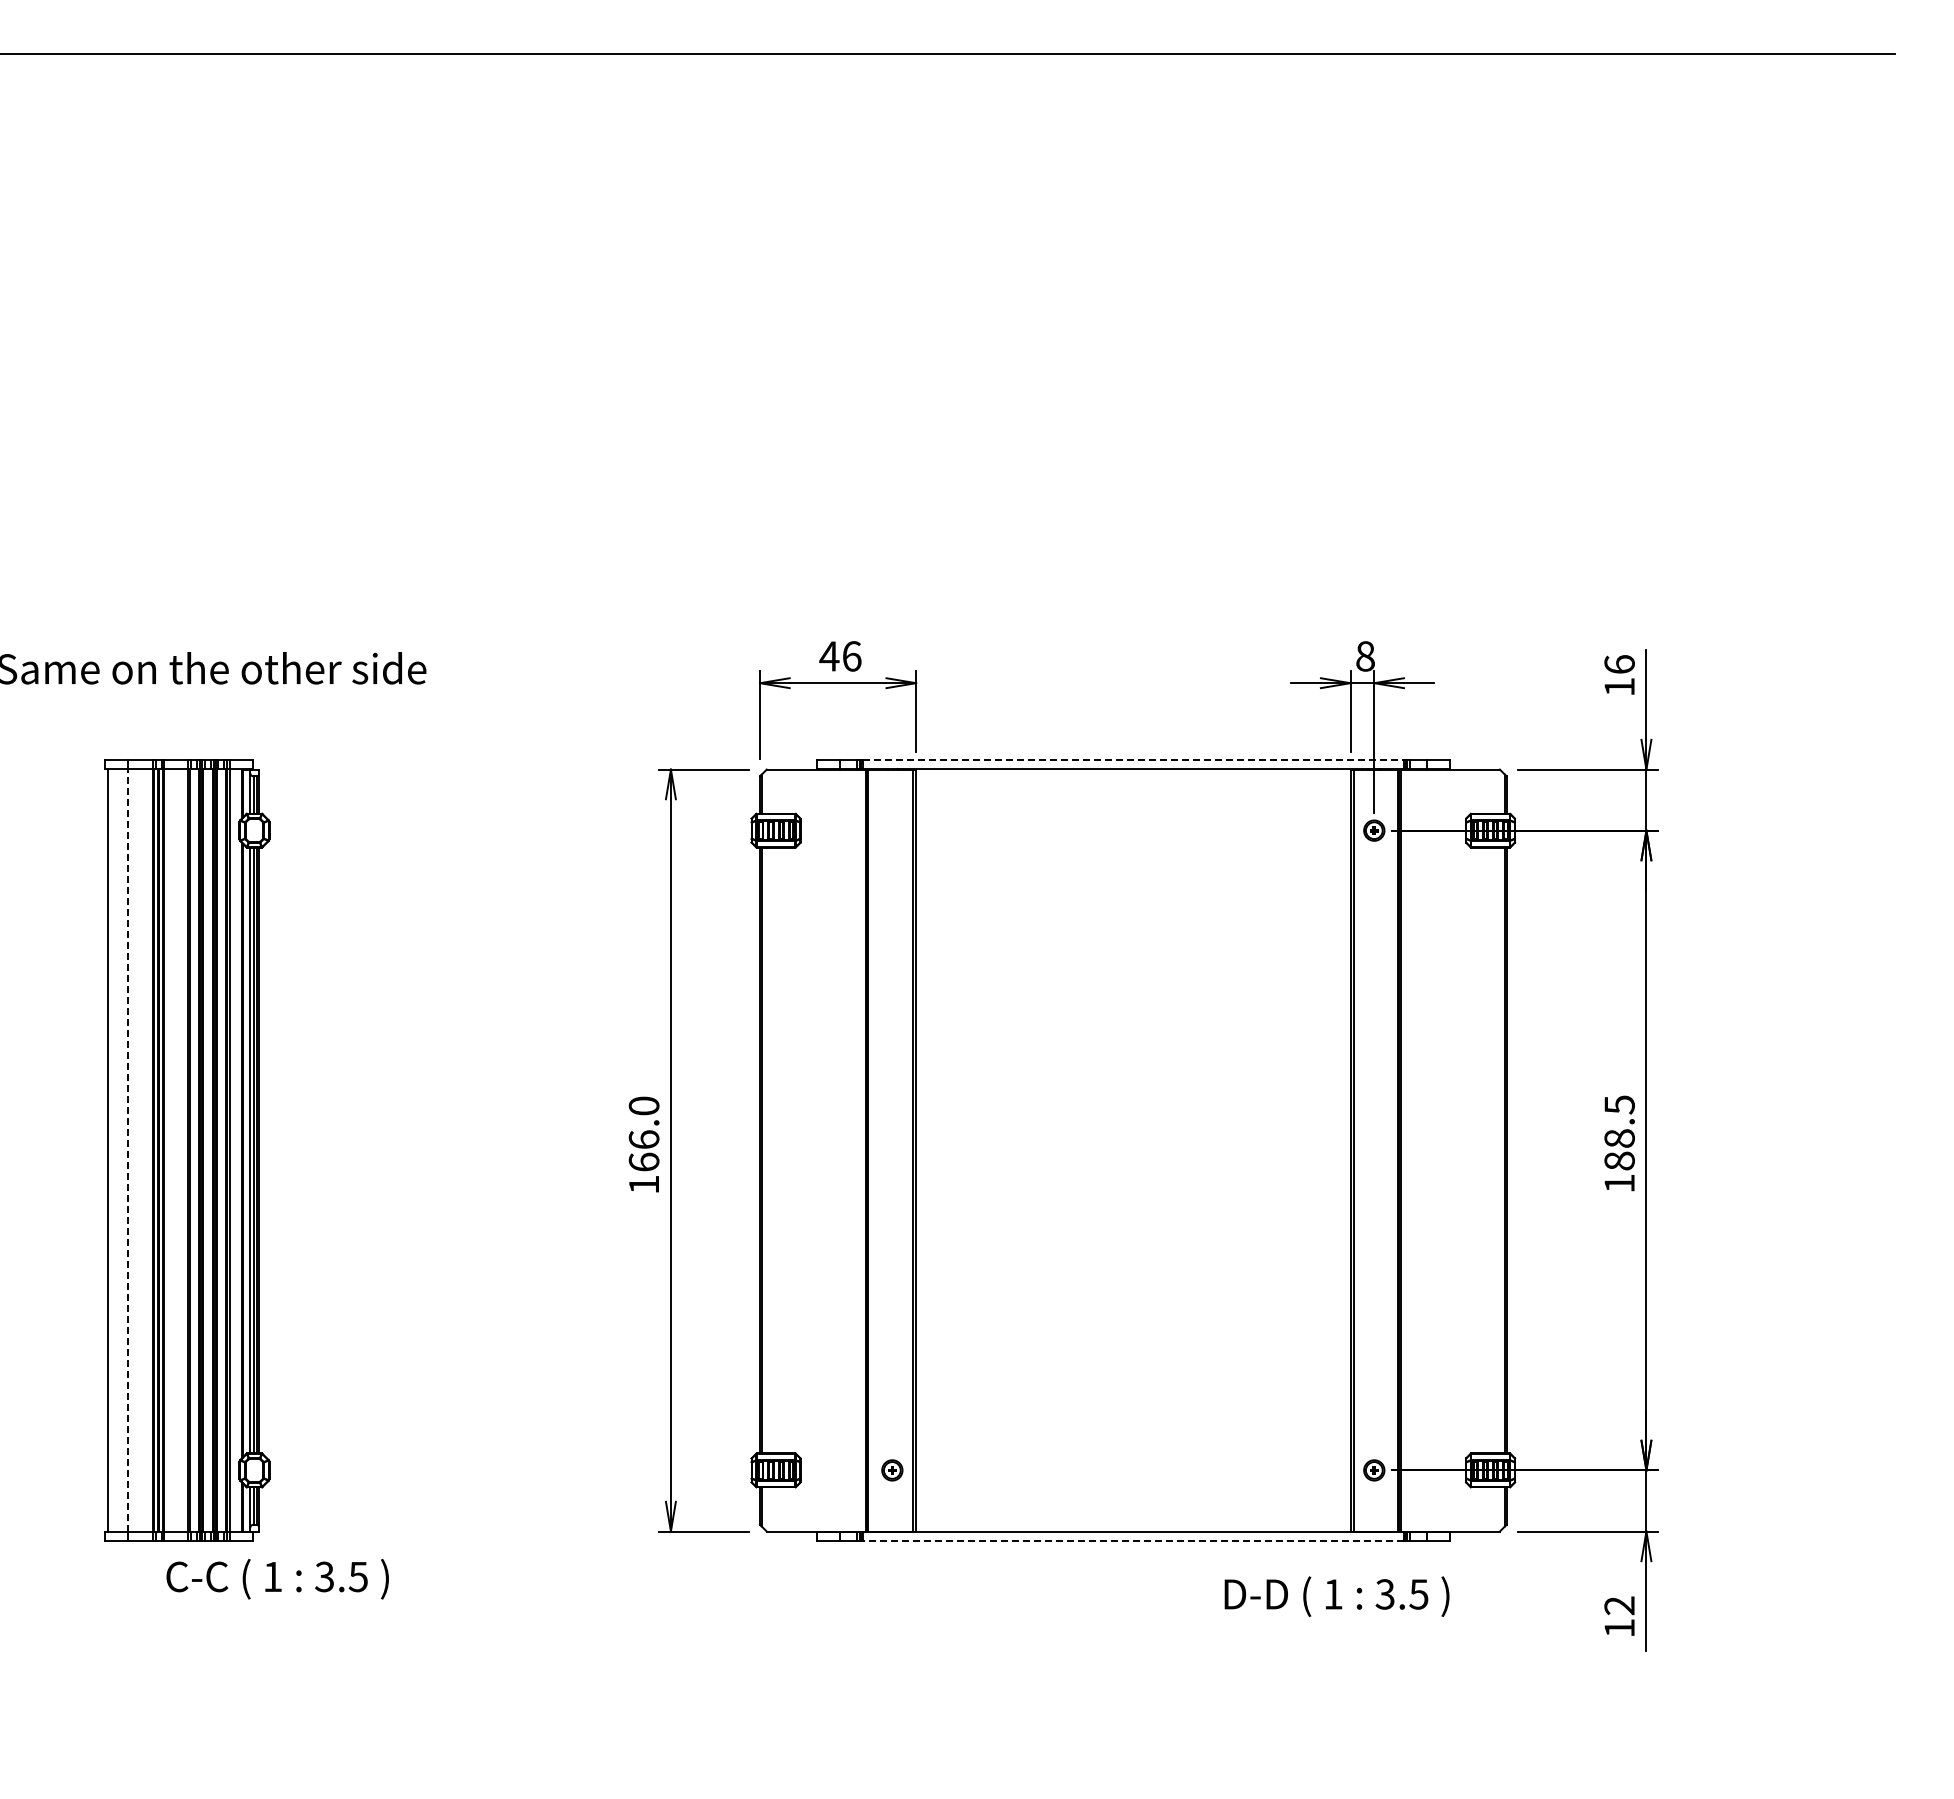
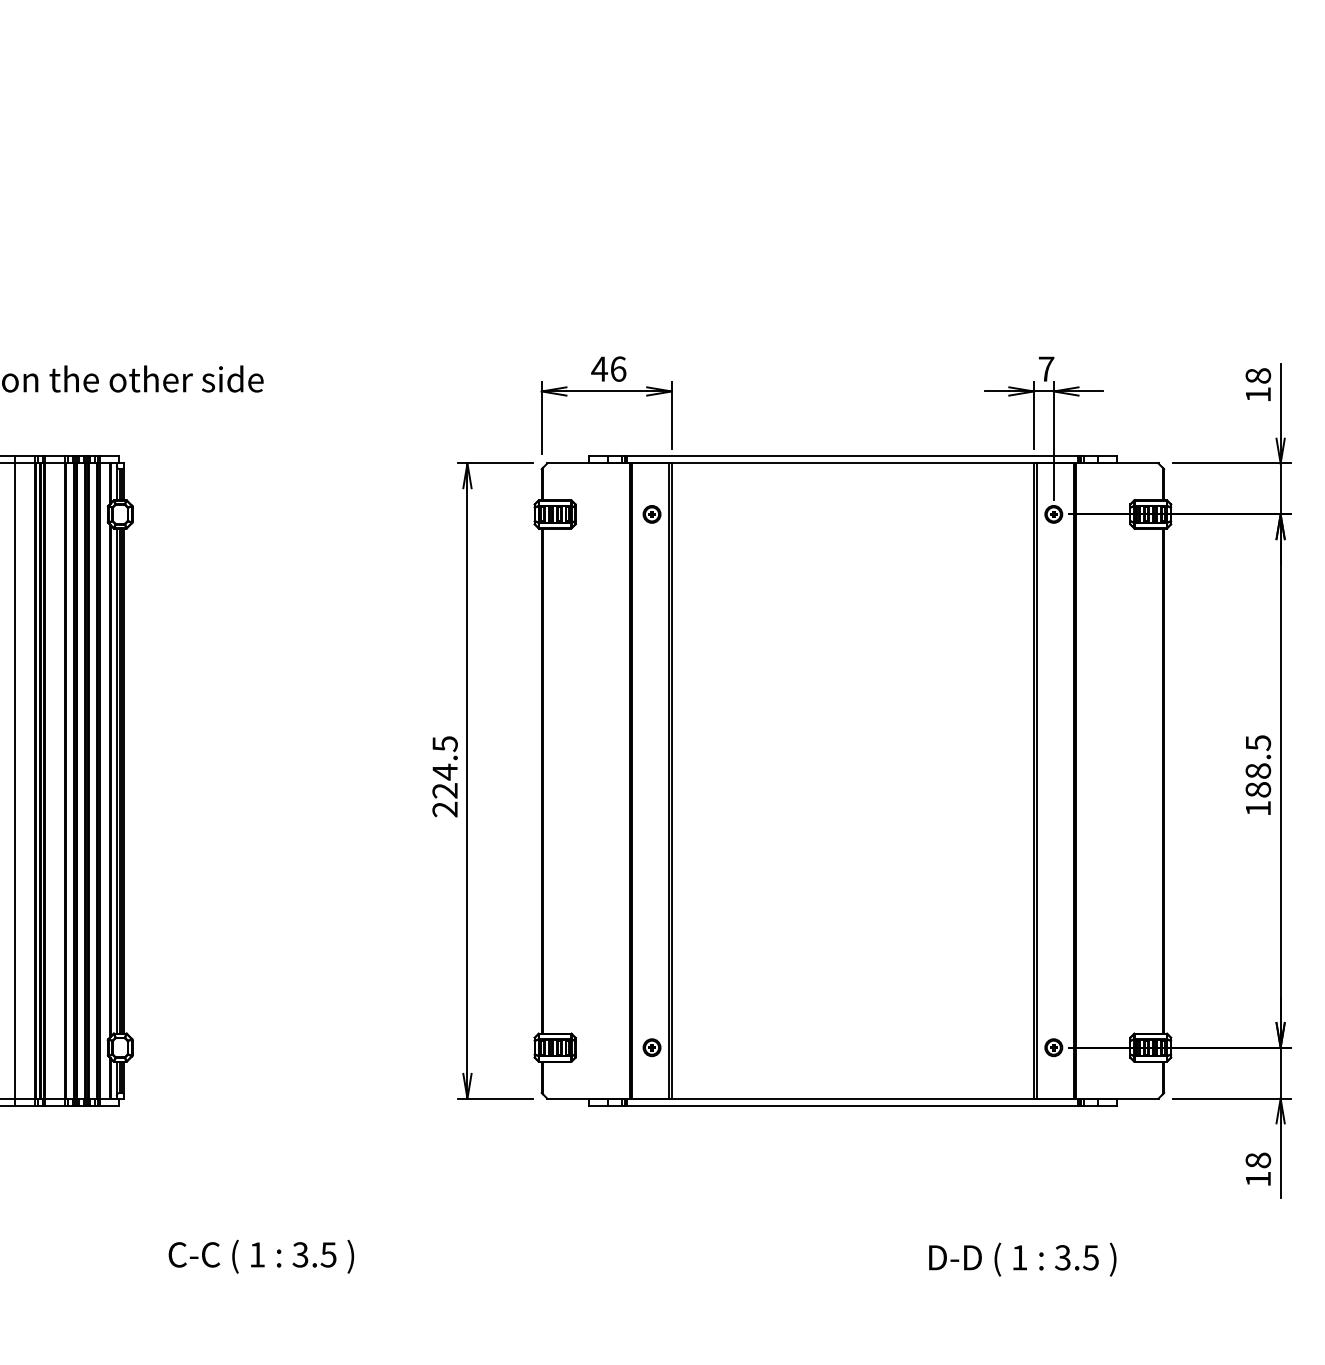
text: (1365, 656) -> (1046, 369), 8 -> 7
text: (1619, 664) -> (1258, 375), 16 -> 18
line: (1133, 760) -> (853, 455), dashed -> solid
part: (892, 830) -> (652, 514), added
text: (643, 1145) -> (444, 776), 166.0 -> 224.5
line: (128, 1150) -> (15, 781), dashed -> solid
line: (1132, 1540) -> (852, 1106), dashed -> solid
text: (277, 1579) -> (261, 1257), moved
text: (1336, 1596) -> (1022, 1259), moved
text: (1619, 1605) -> (1258, 1160), 12 -> 18

